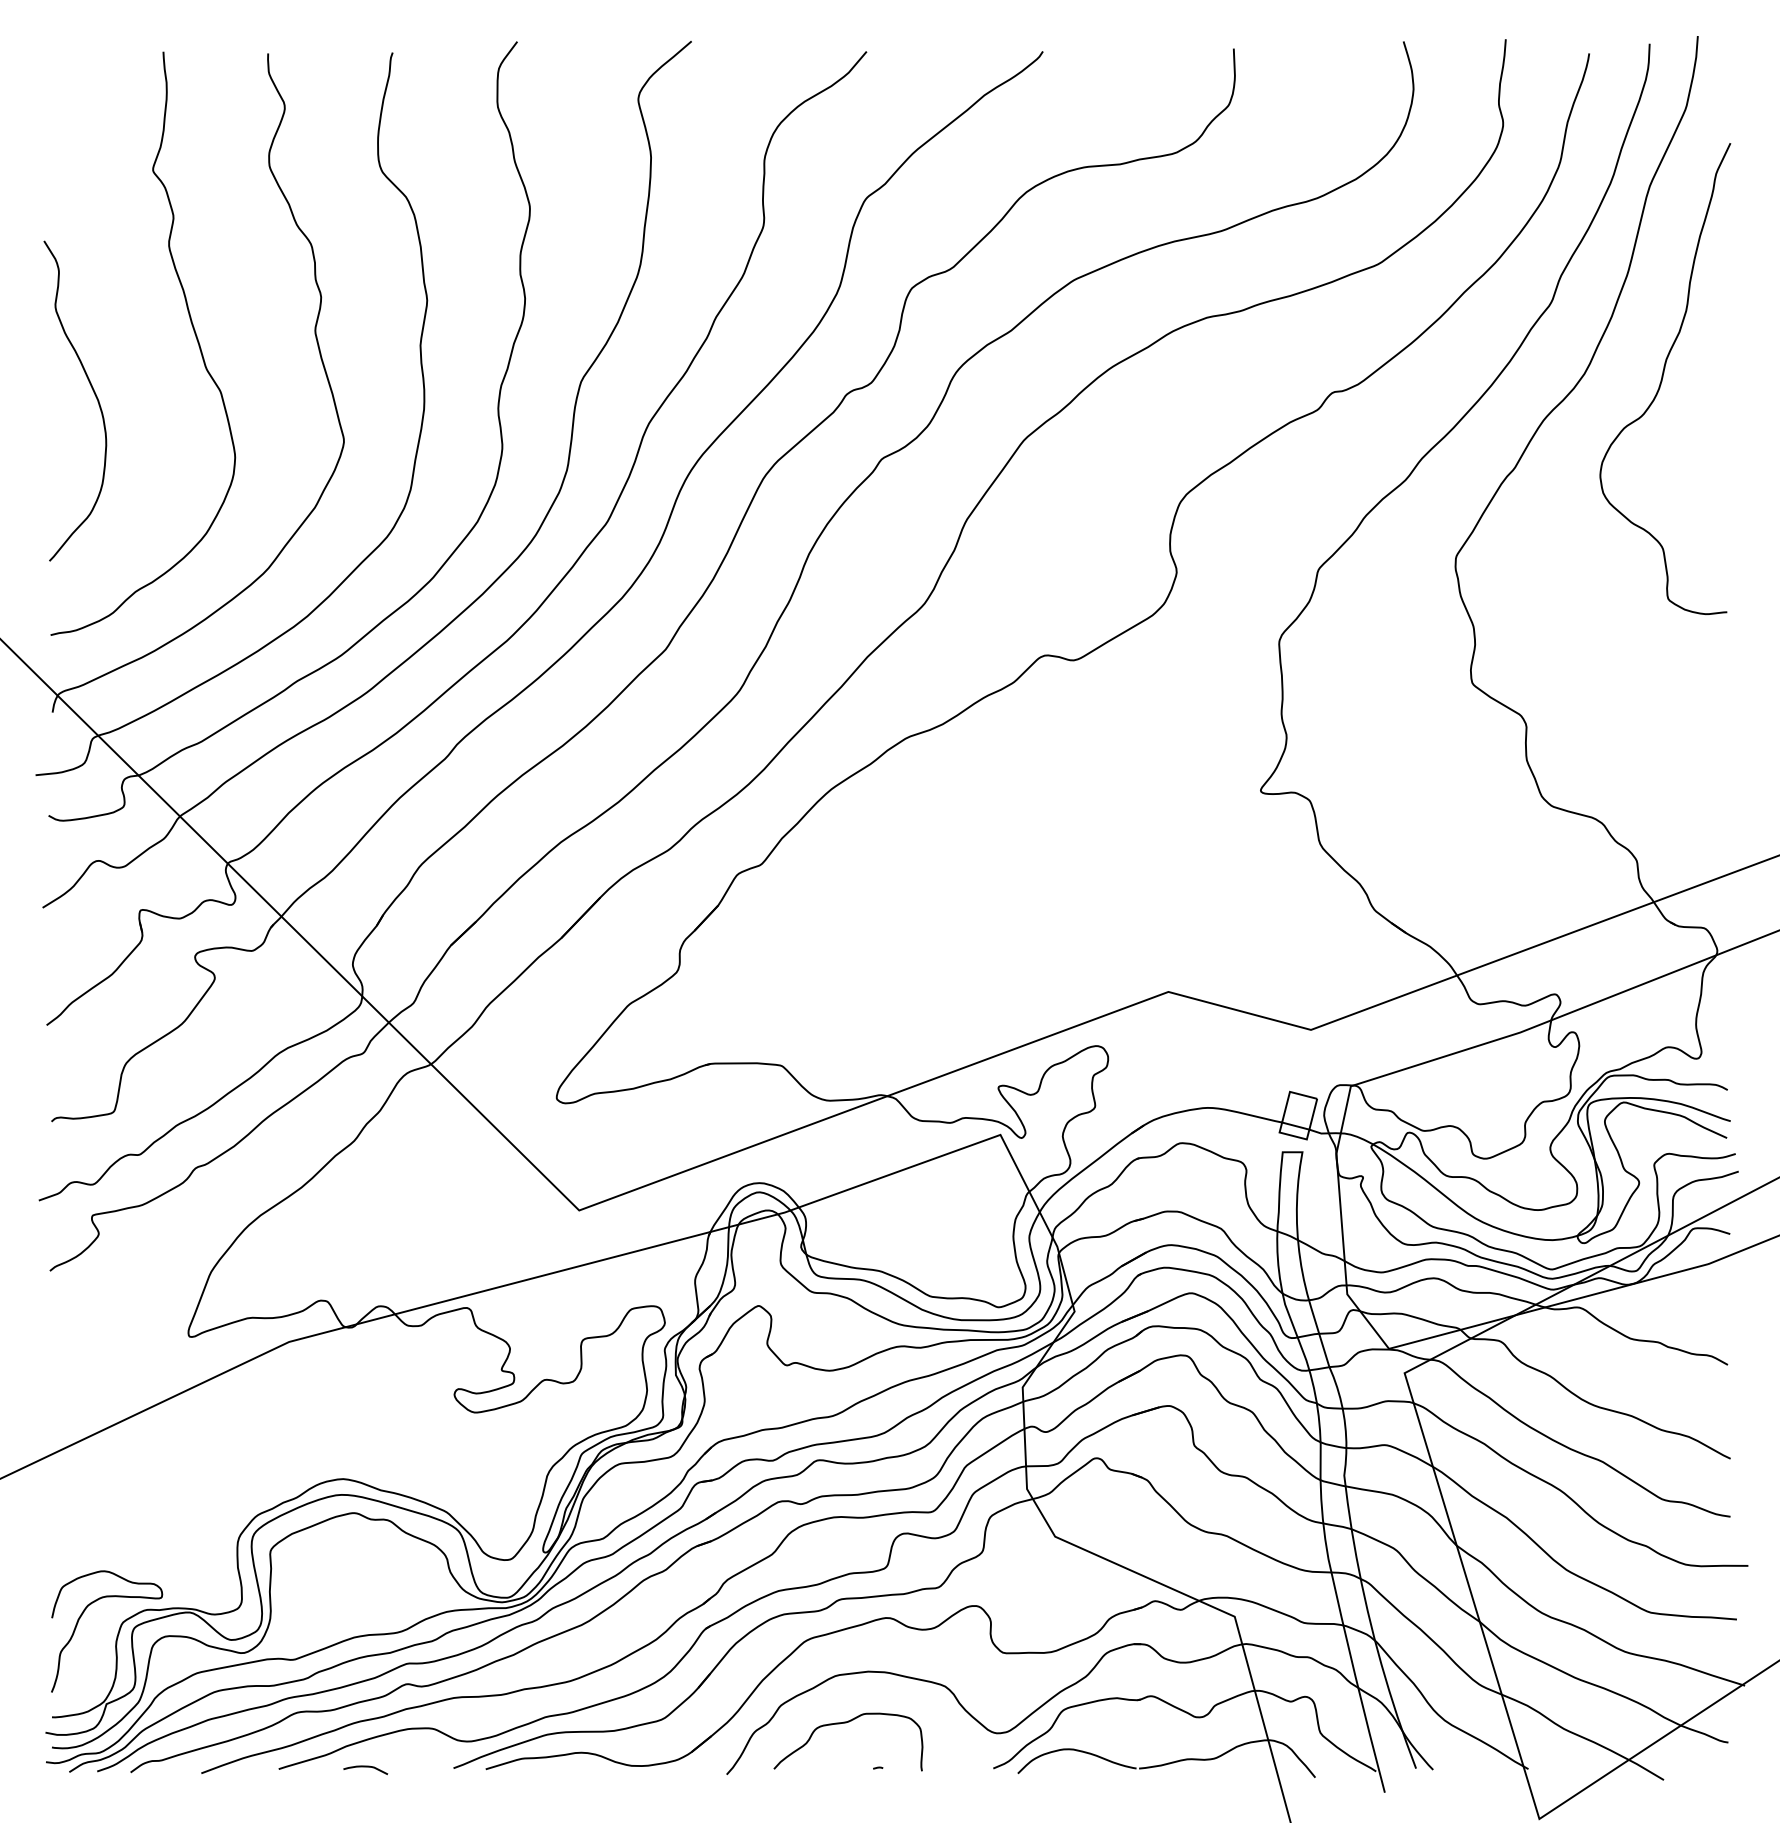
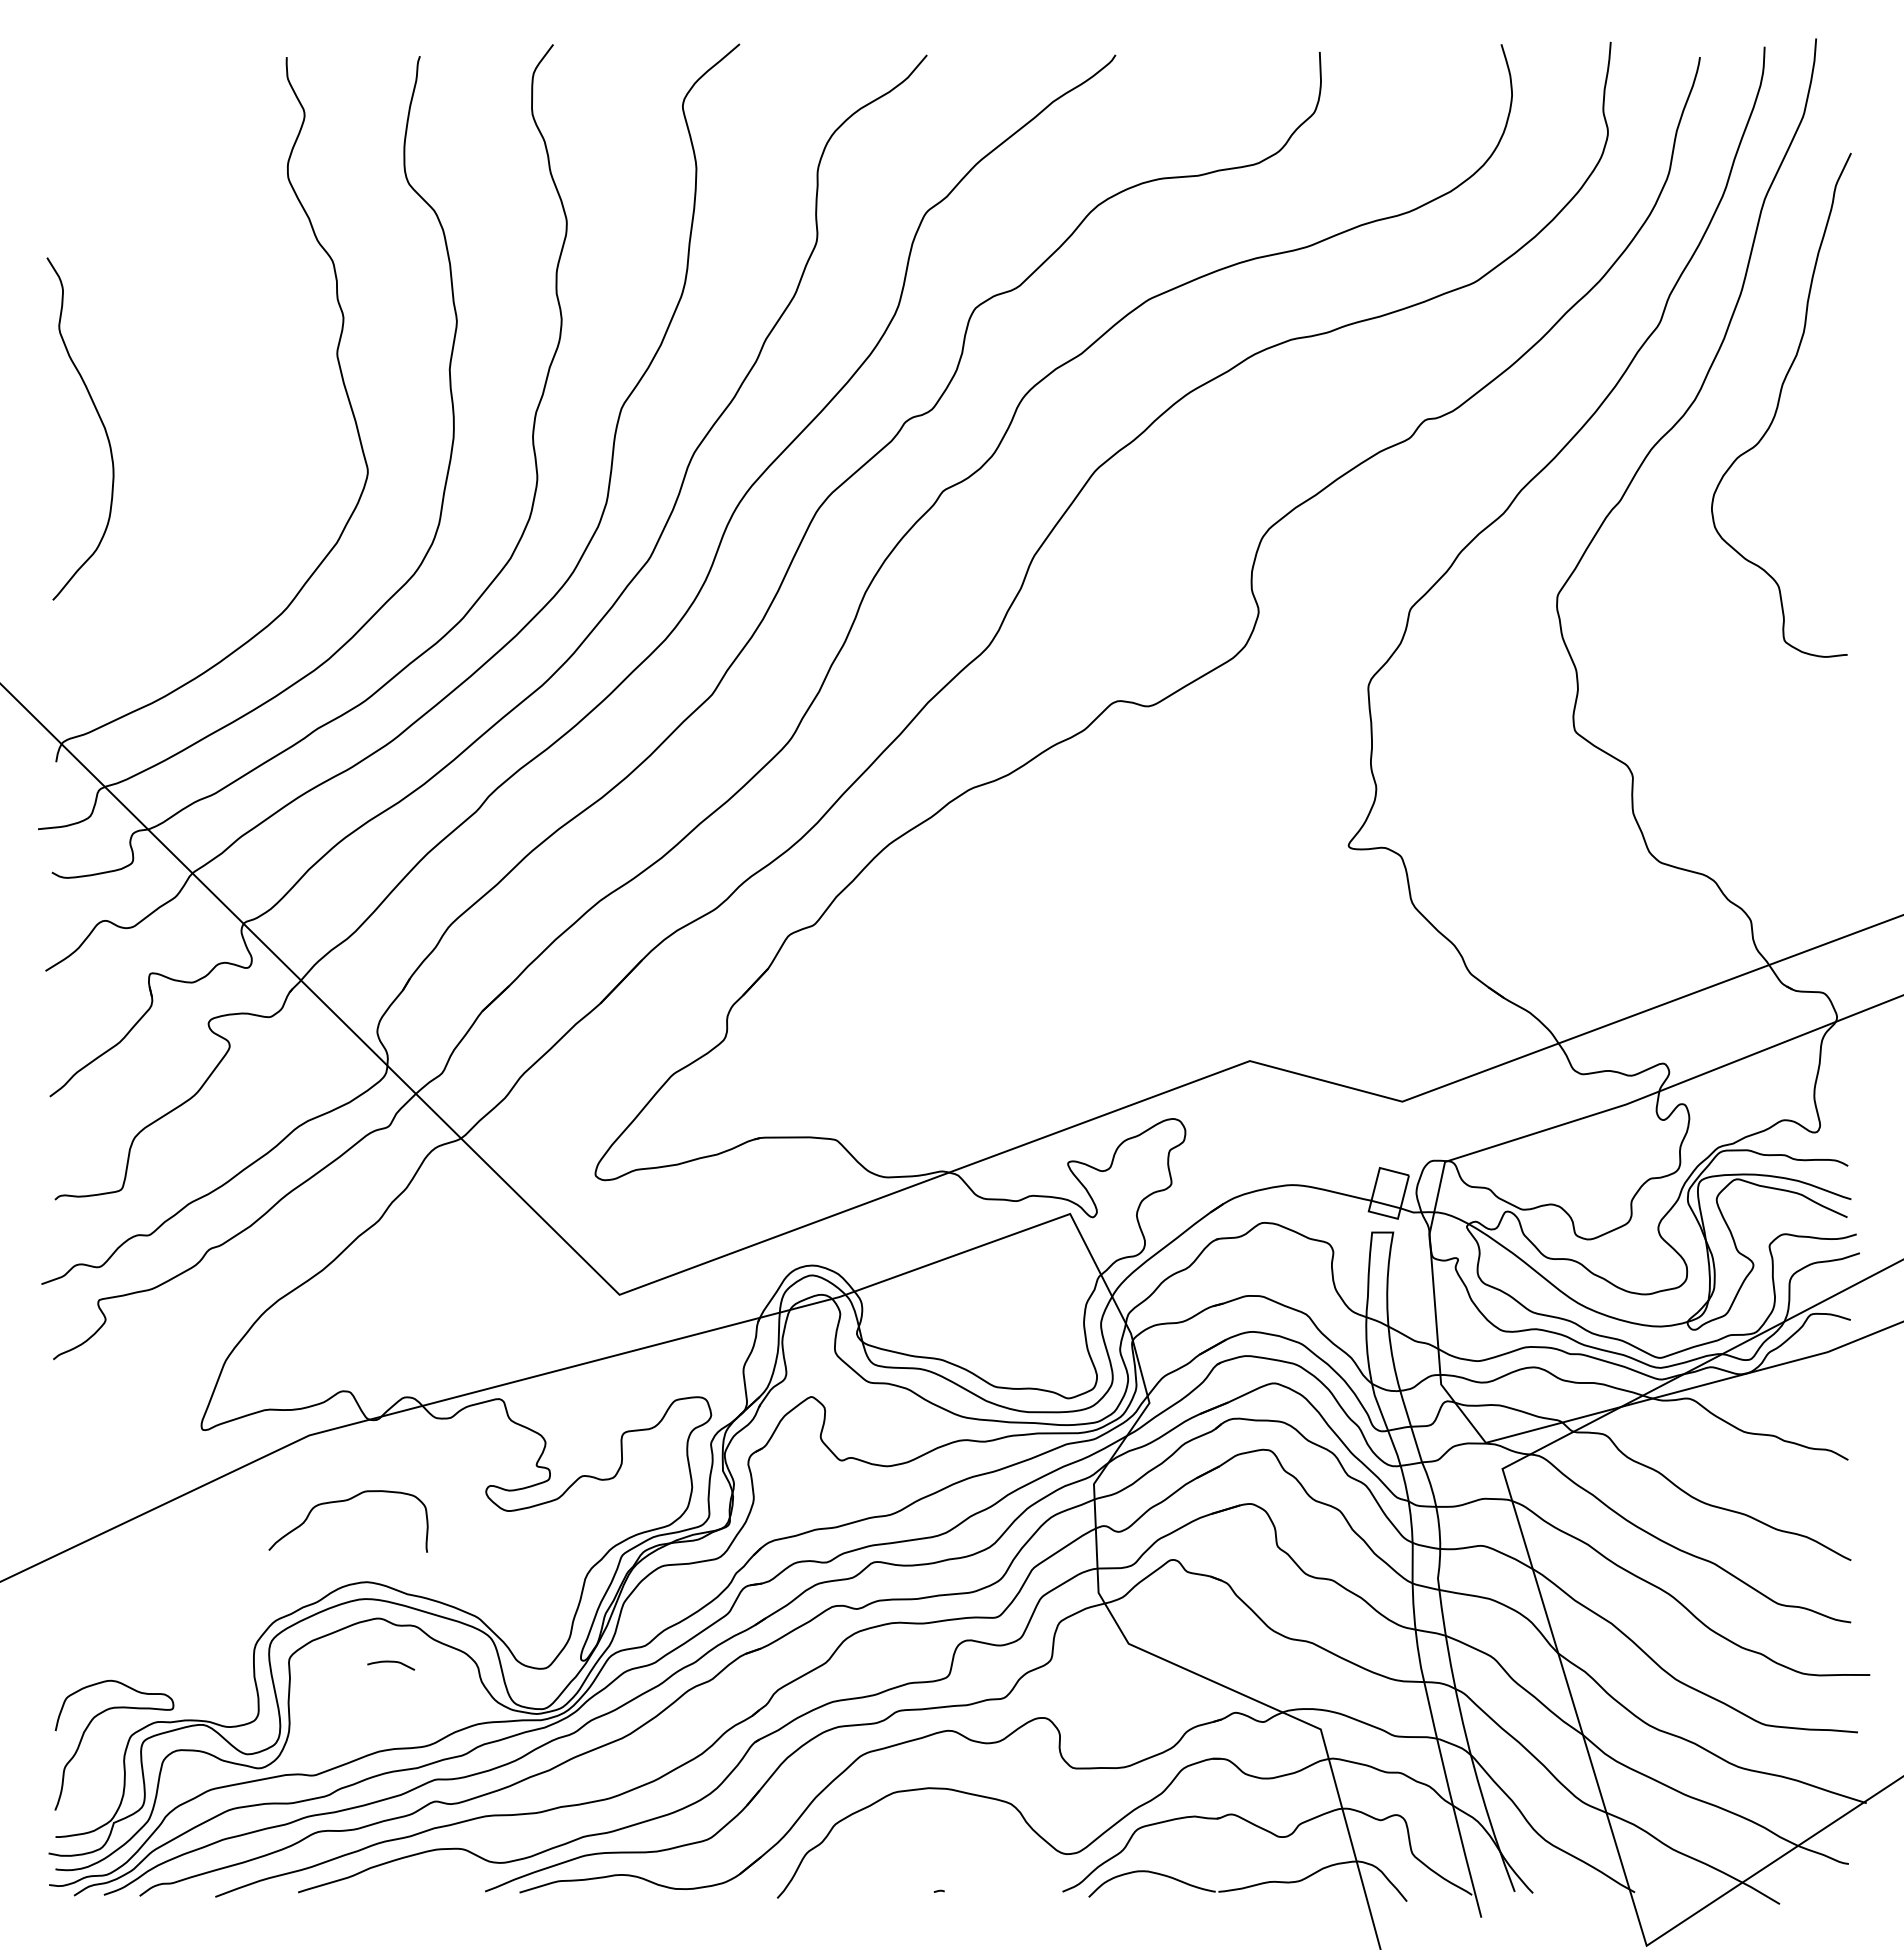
curve: (192, 326) -> (205, 349), removed
curve: (846, 1723) -> (346, 1501), moved
curve: (366, 1767) -> (391, 1662), moved

